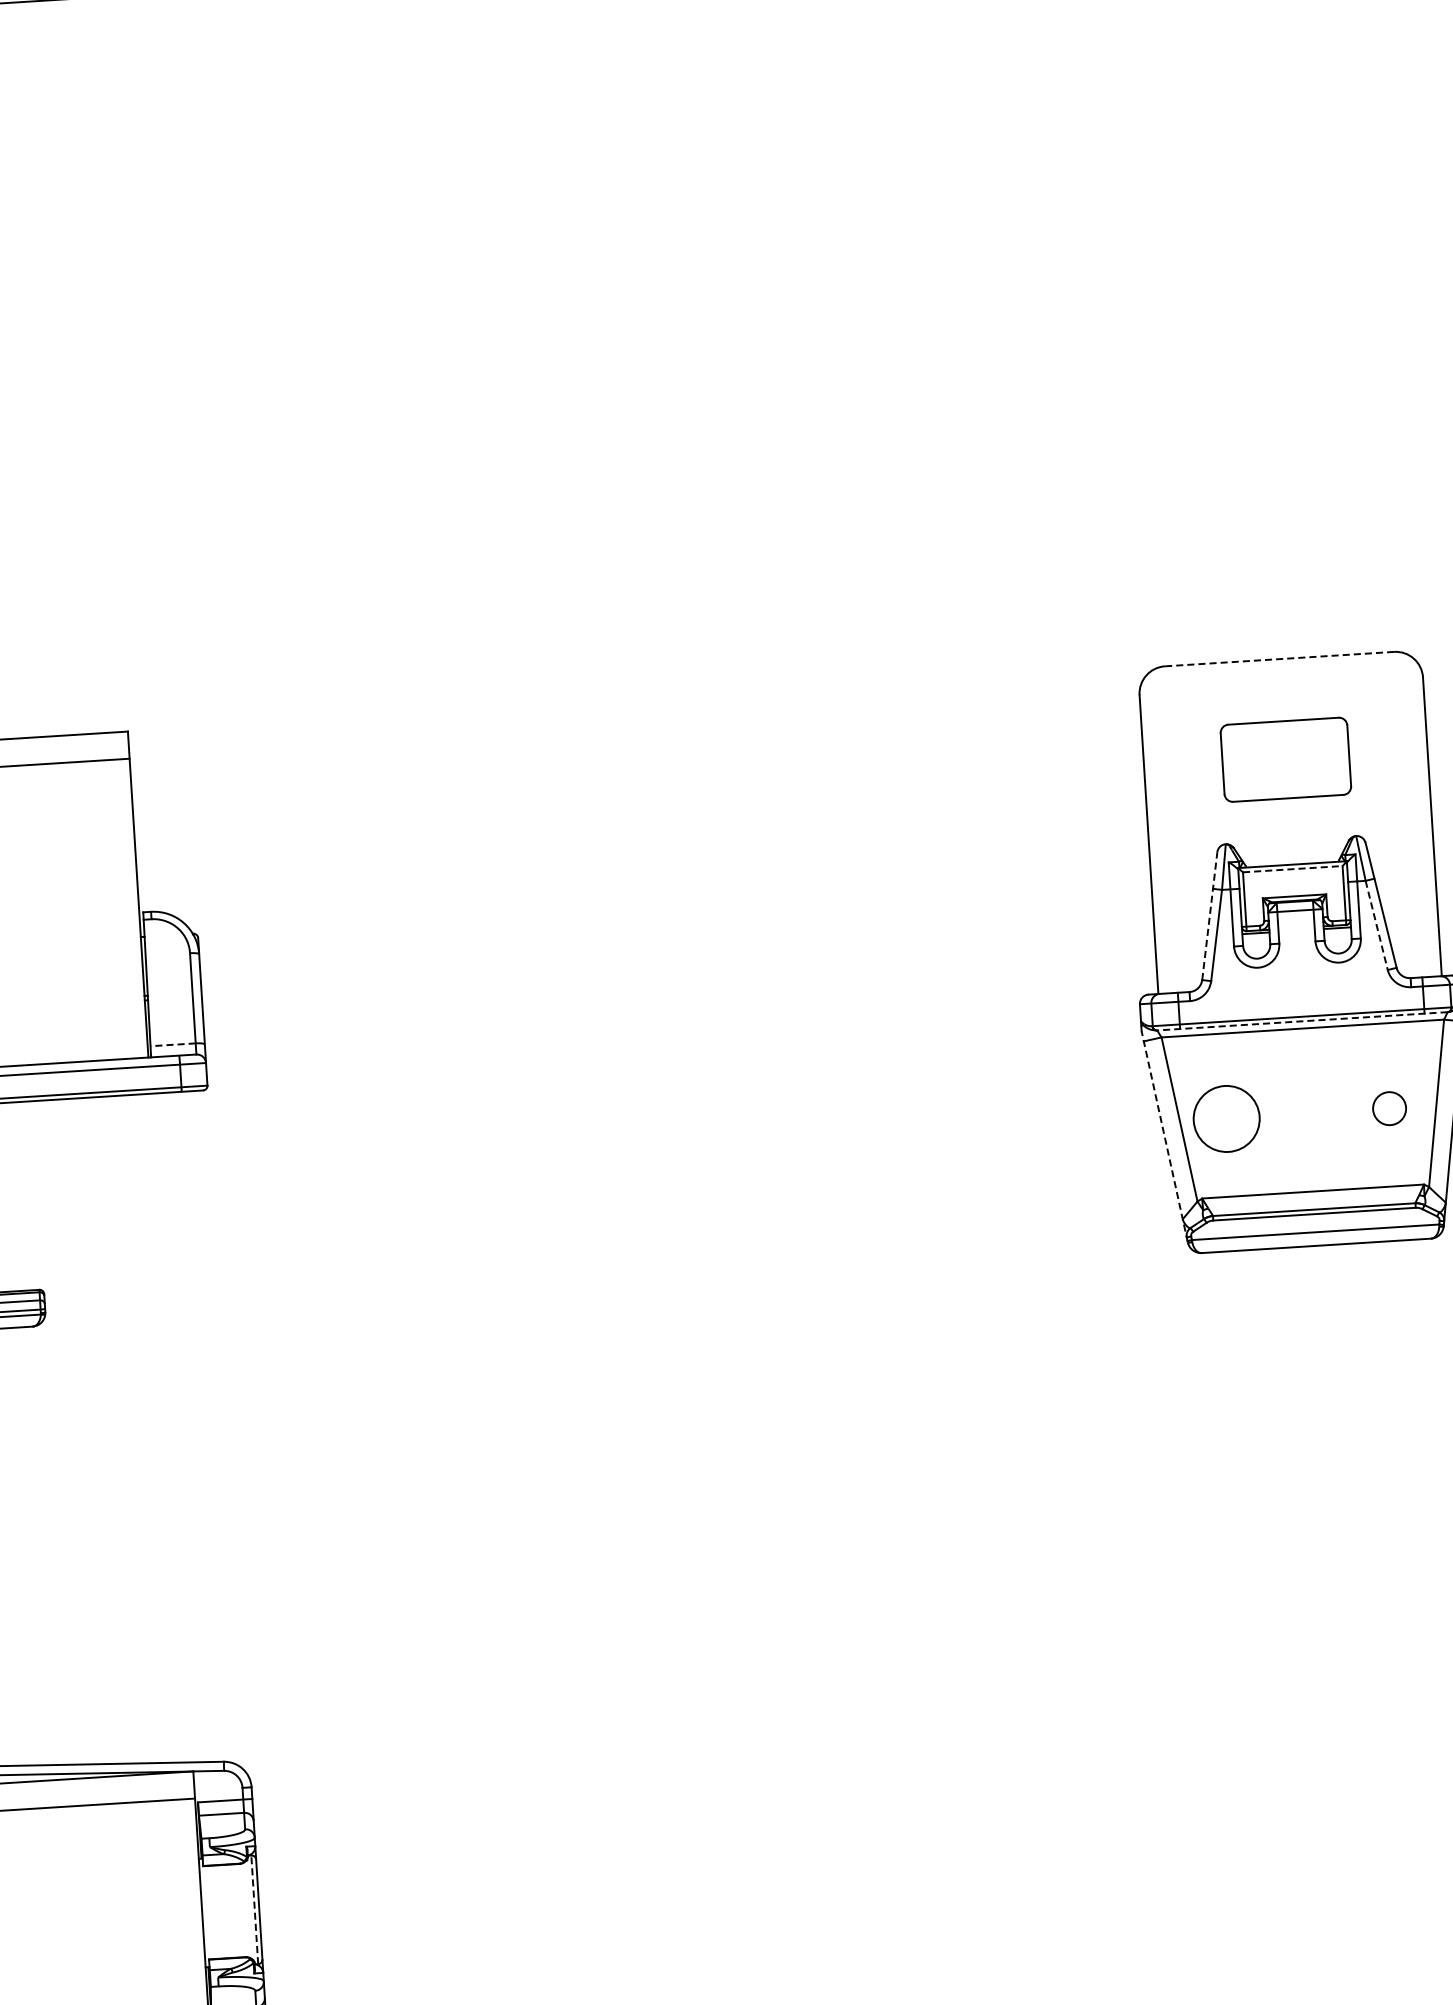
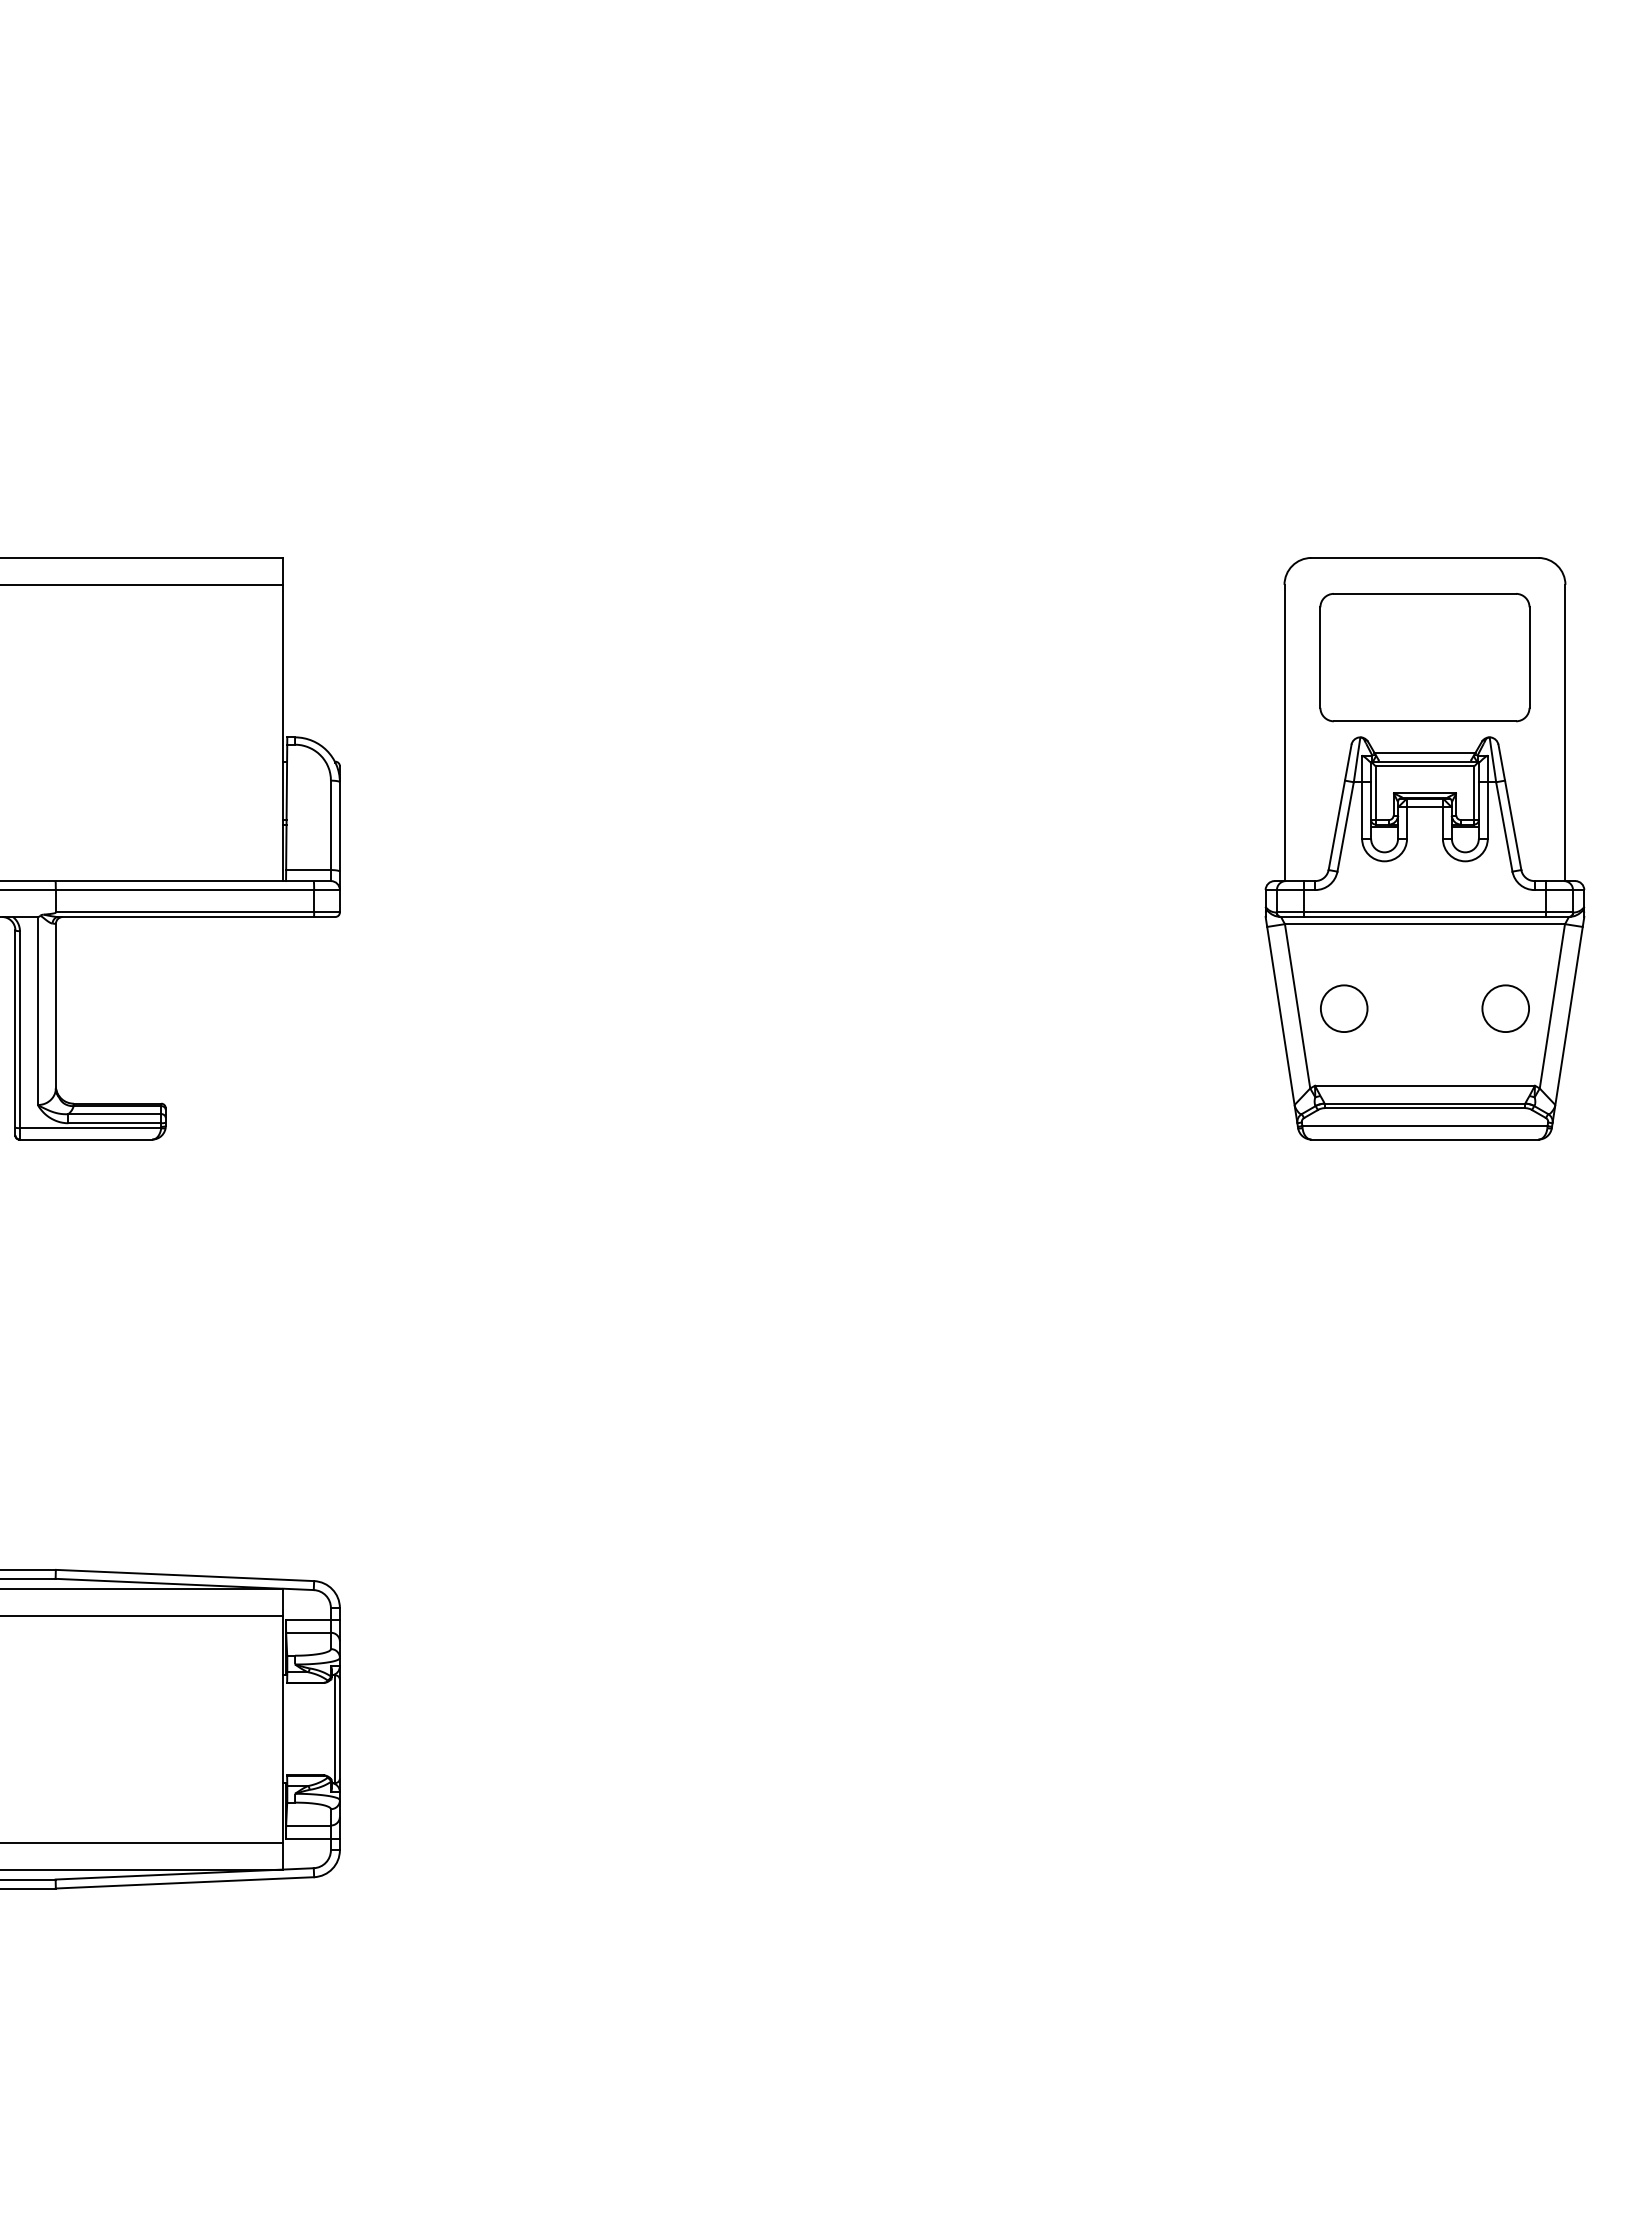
line: (1279, 658) -> (1424, 557), dashed -> solid
part: (1285, 759) -> (1424, 657), size x1.67
line: (1291, 855) -> (1424, 752), added
line: (1293, 869) -> (1425, 766), dashed -> solid
line: (1210, 916) -> (1340, 807), dashed -> solid
line: (1376, 925) -> (1504, 827), dashed -> solid
line: (1302, 1020) -> (1425, 916), dashed -> solid
line: (173, 1045) -> (308, 870), dashed -> solid
circle: (1389, 1108) -> (1505, 1008), size x1.43
circle: (1225, 1118) -> (1343, 1008), size x0.71
line: (1164, 1136) -> (1281, 1022), dashed -> solid
line: (254, 1910) -> (335, 1729), dashed -> solid

